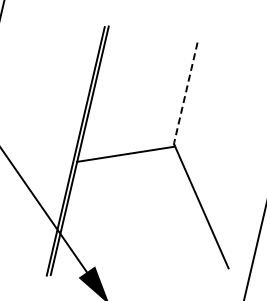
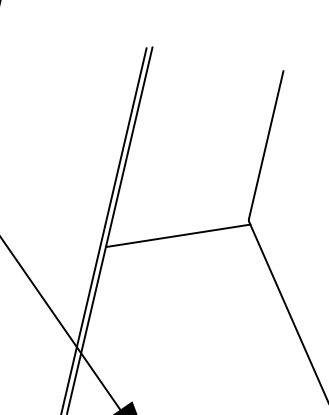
line: (185, 93) -> (265, 146), dashed -> solid

